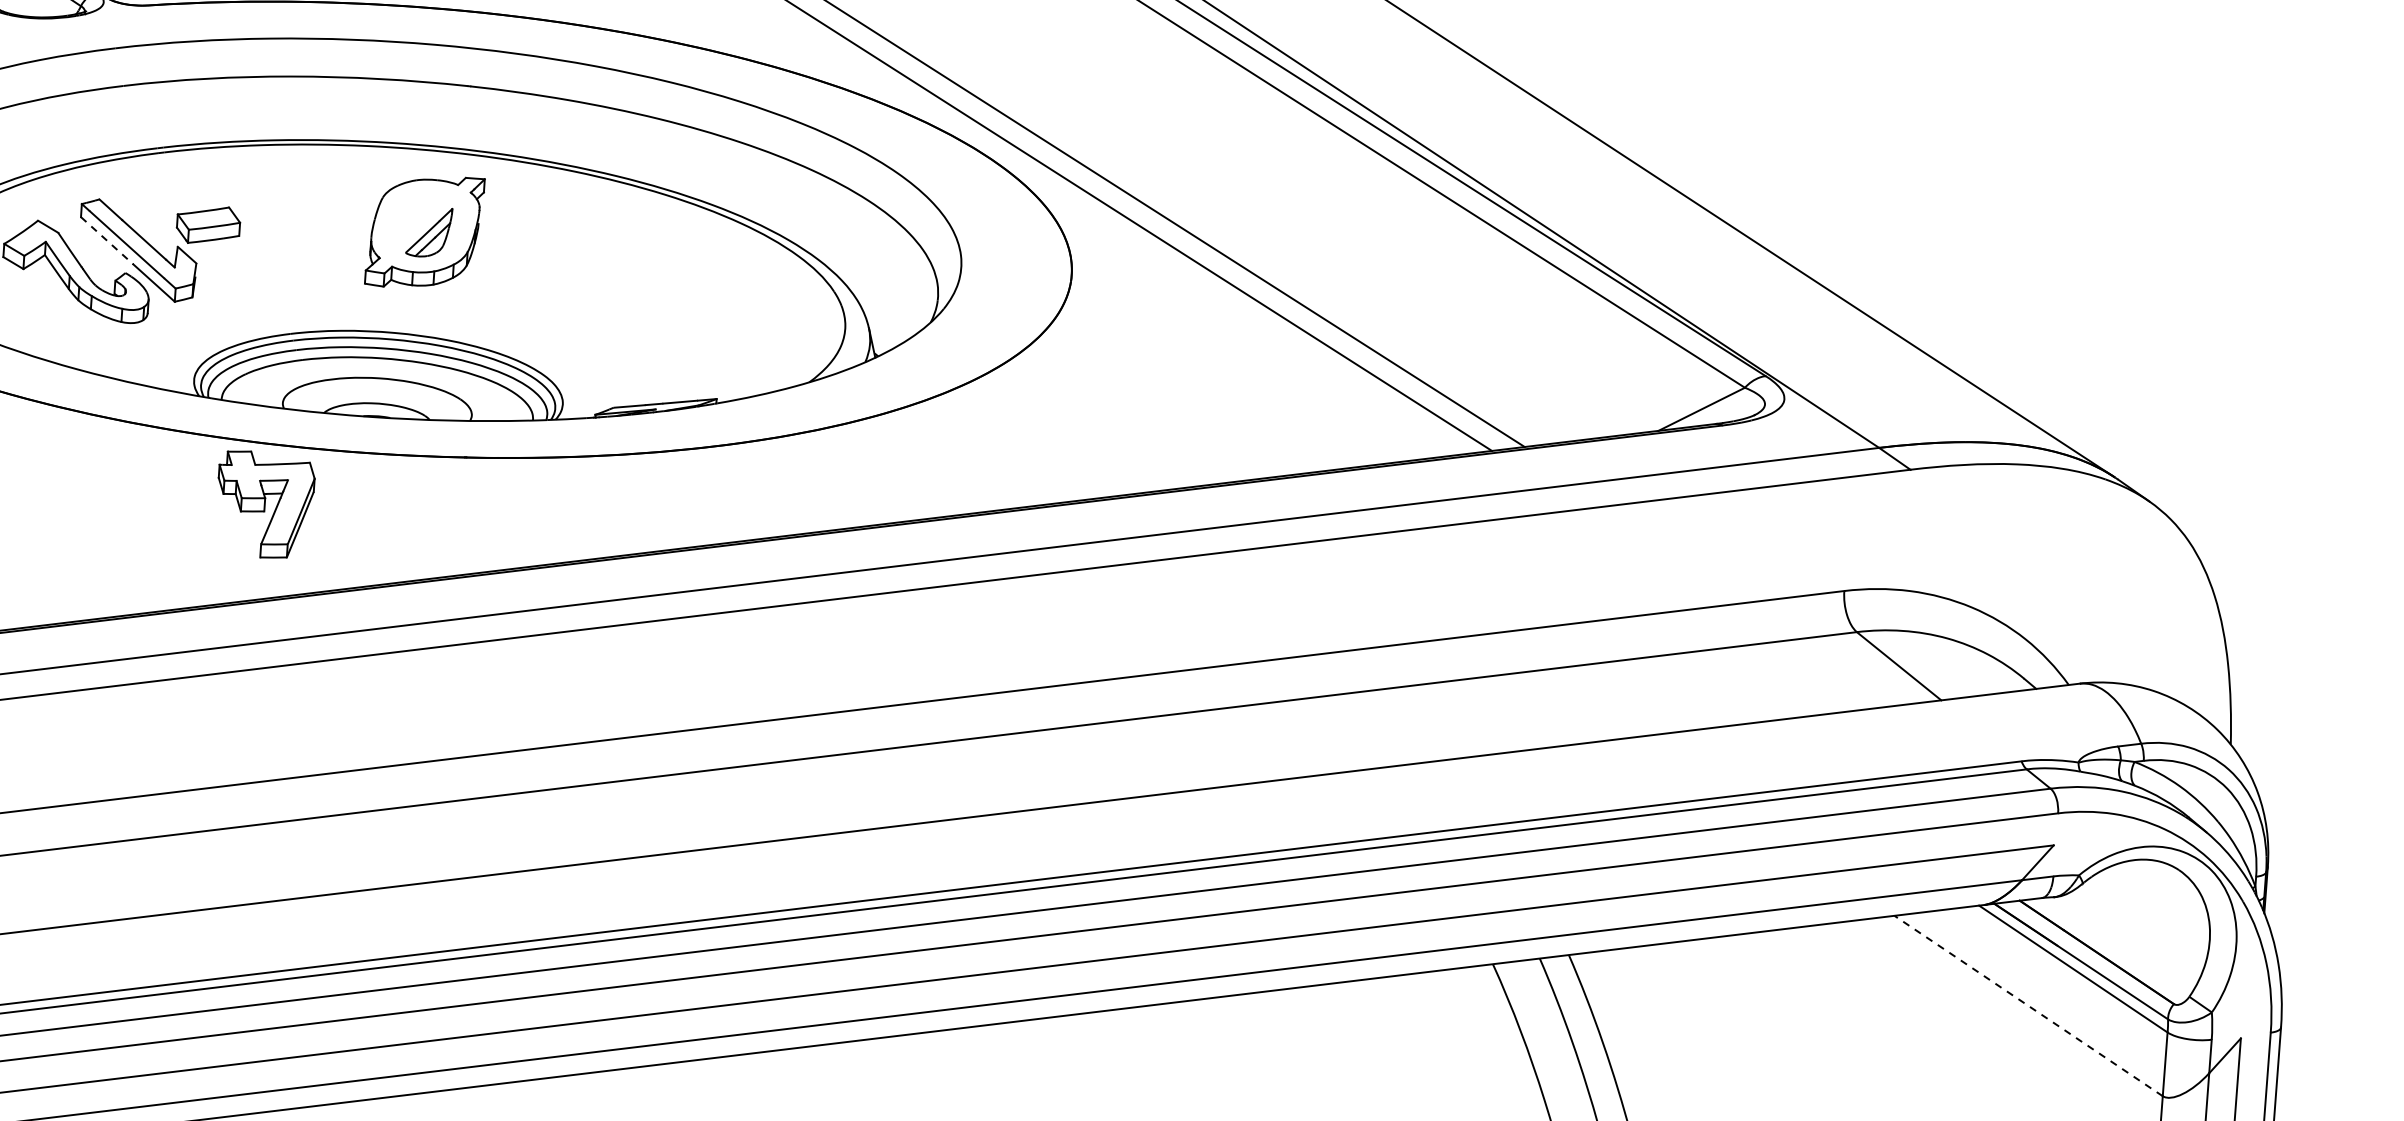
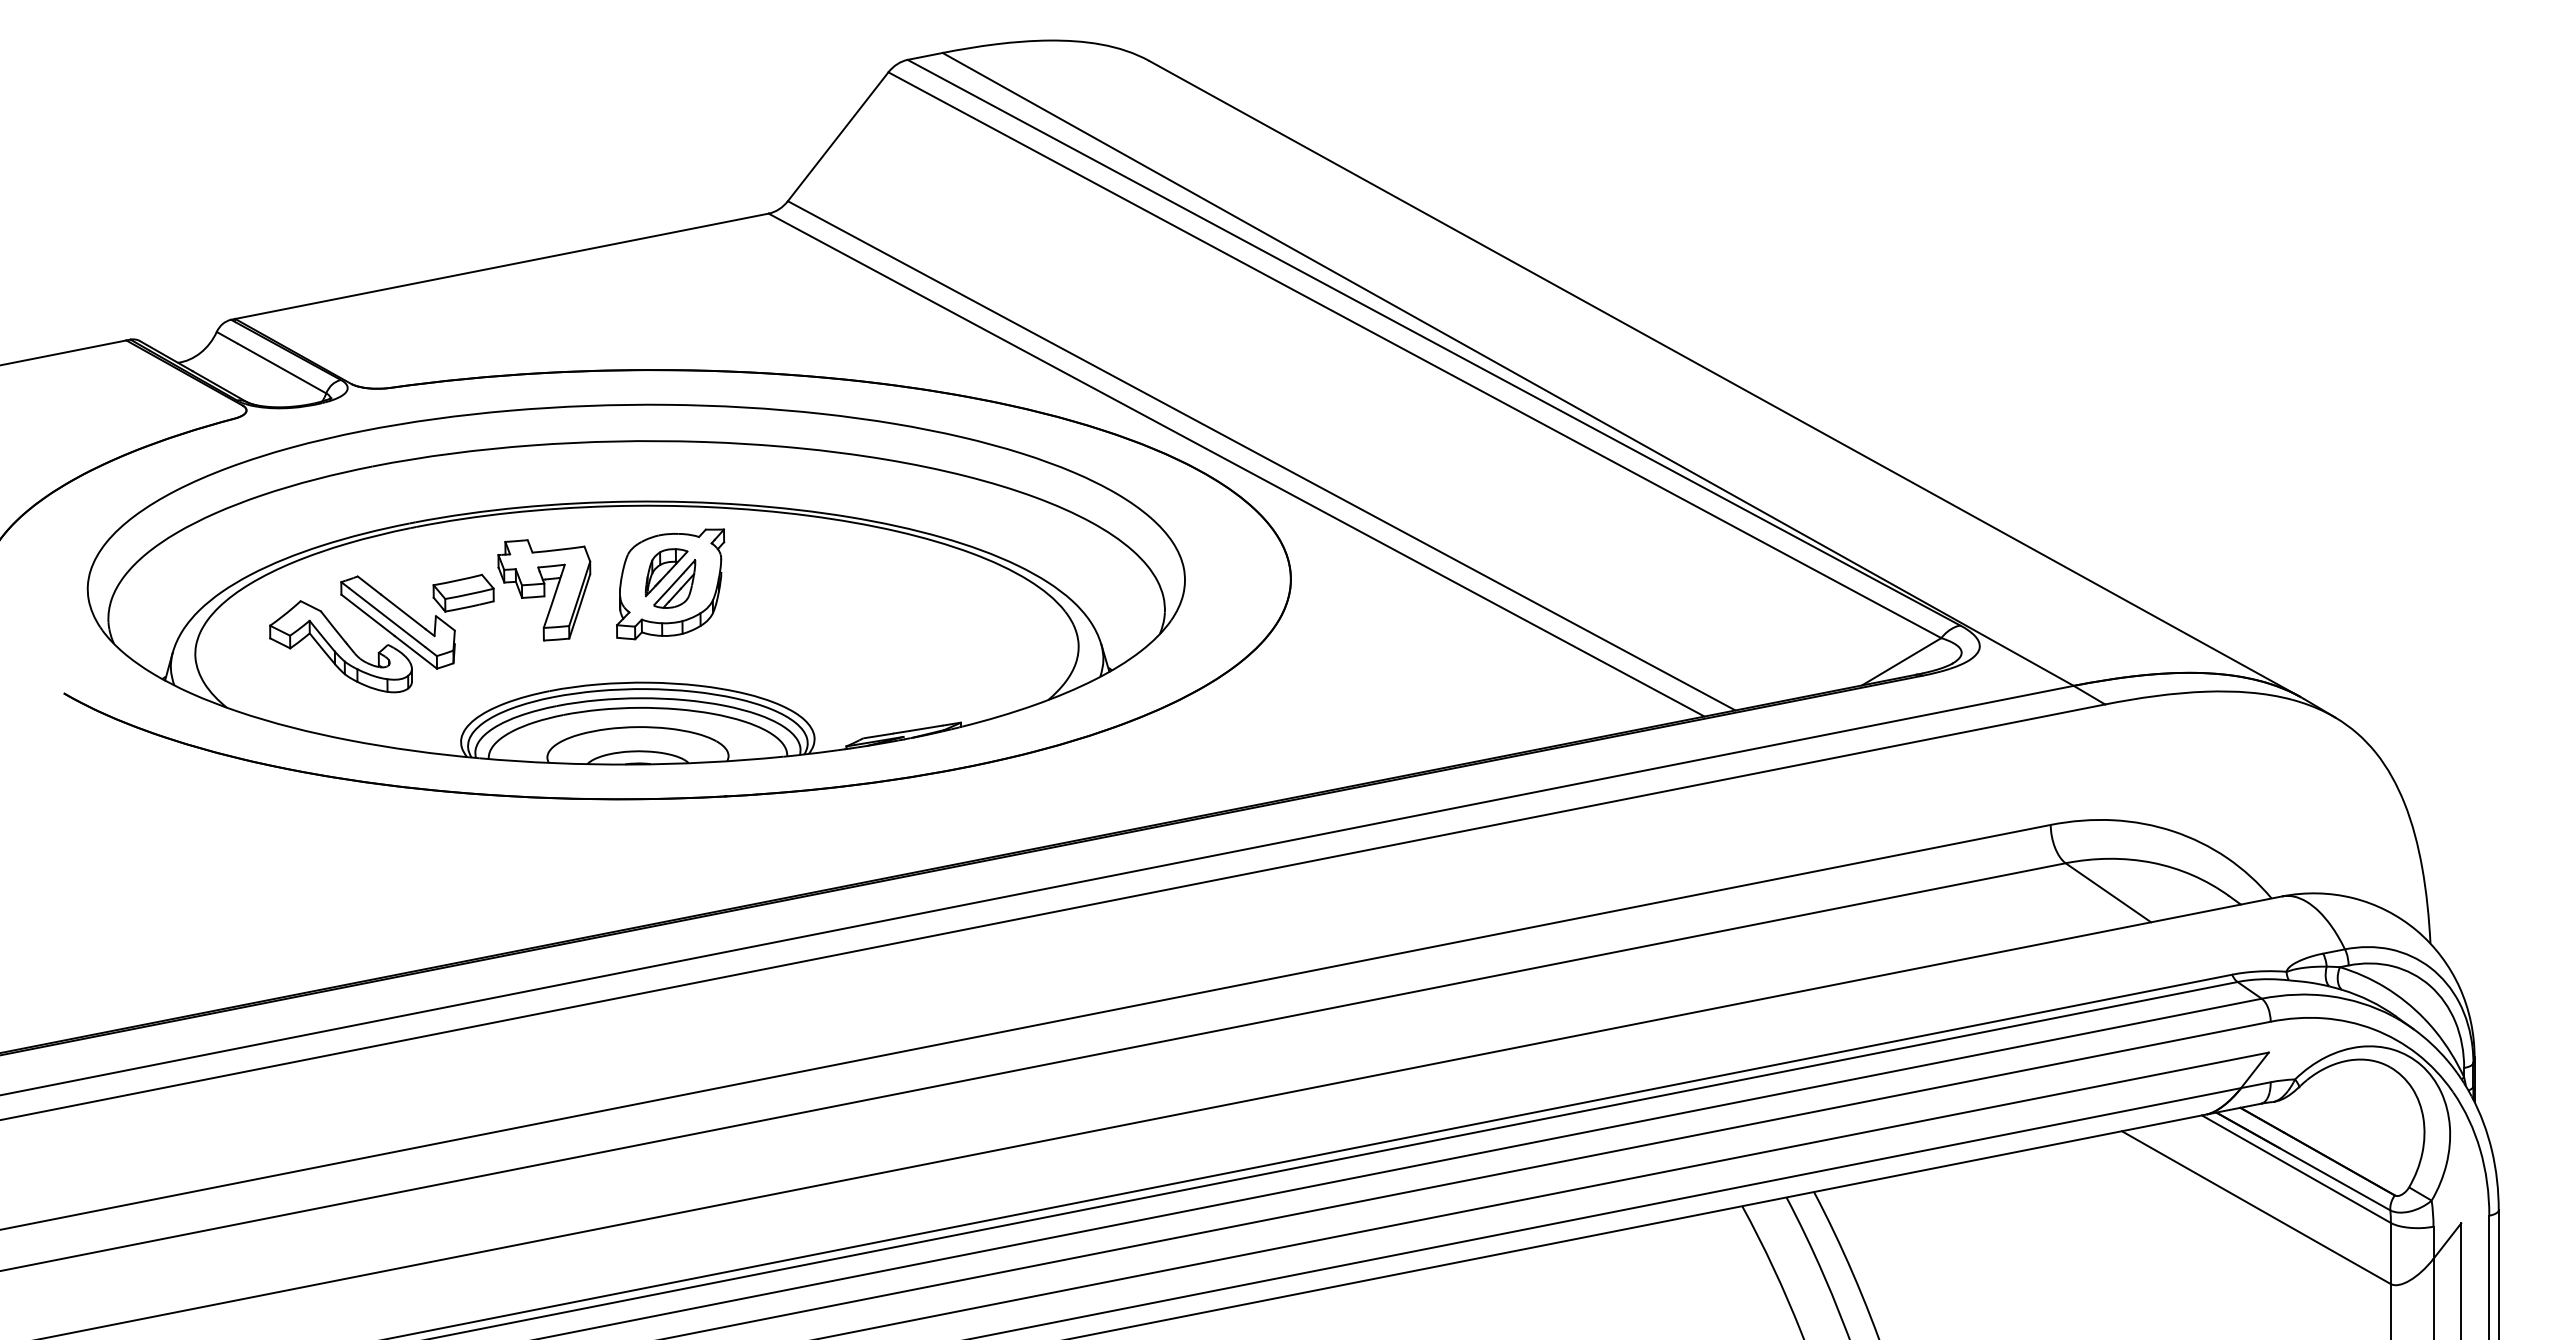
part: (421, 219) -> (666, 572), added
line: (107, 240) -> (368, 615), dashed -> solid
part: (264, 505) -> (544, 590), moved
line: (2028, 1005) -> (2256, 1207), dashed -> solid

